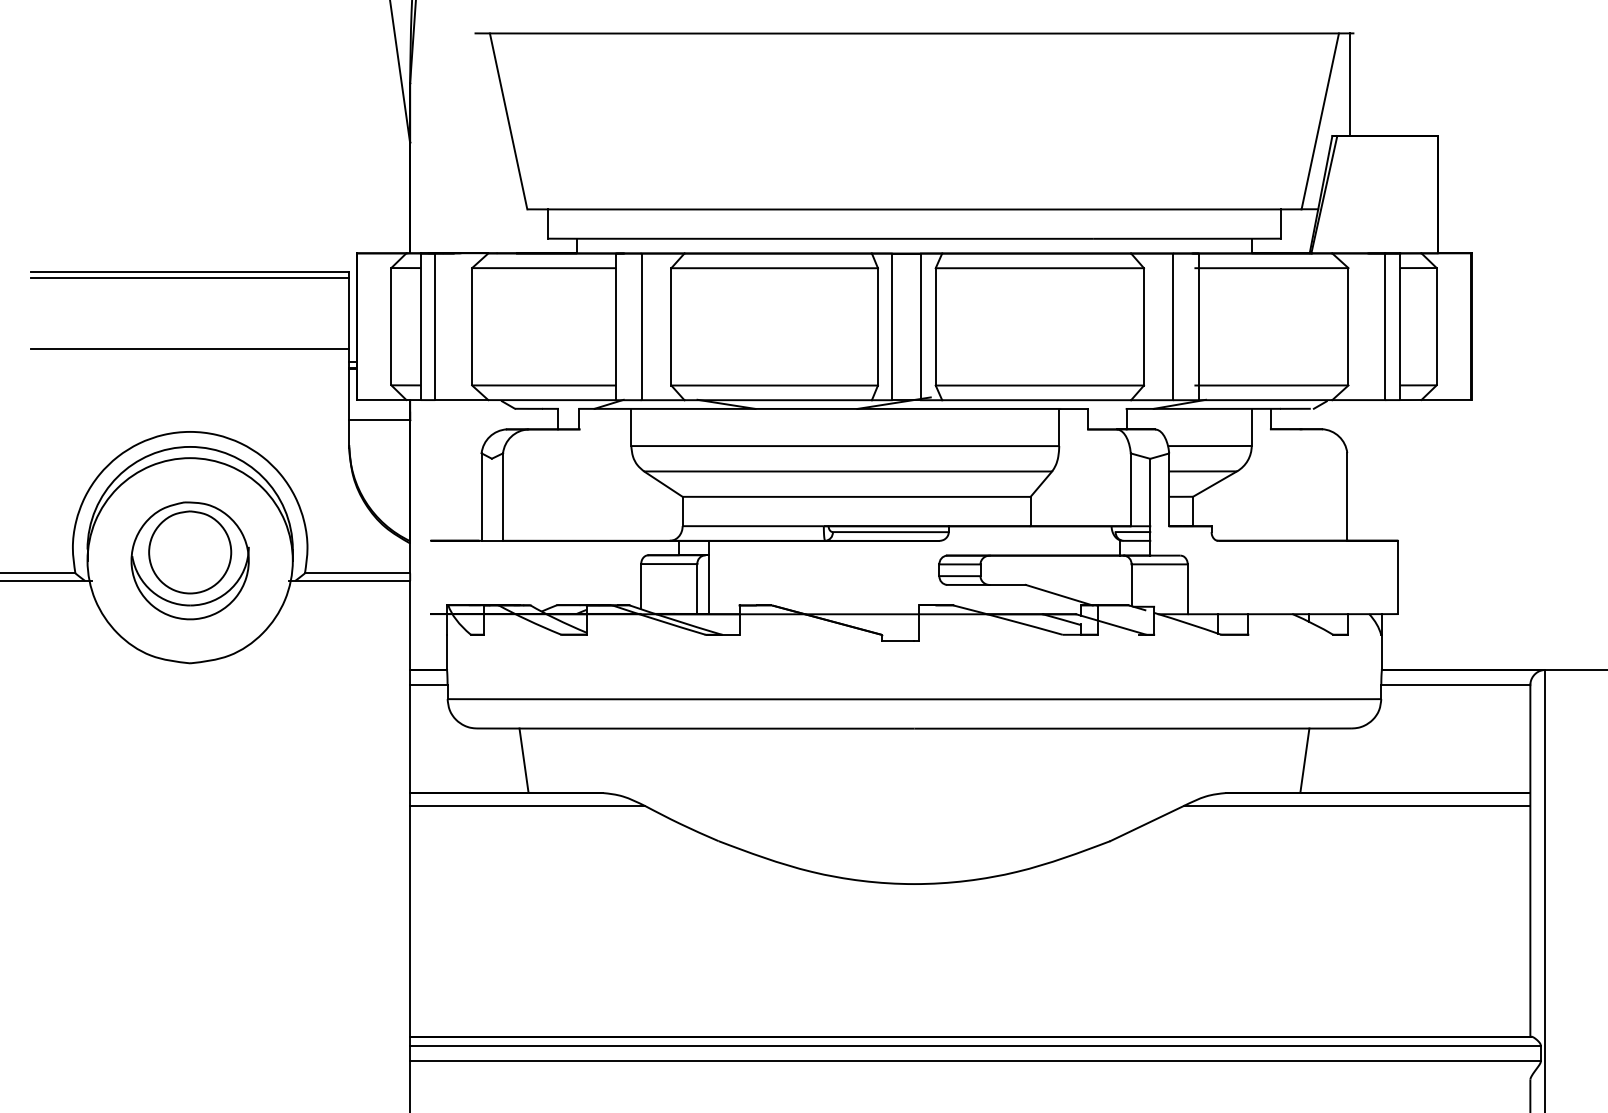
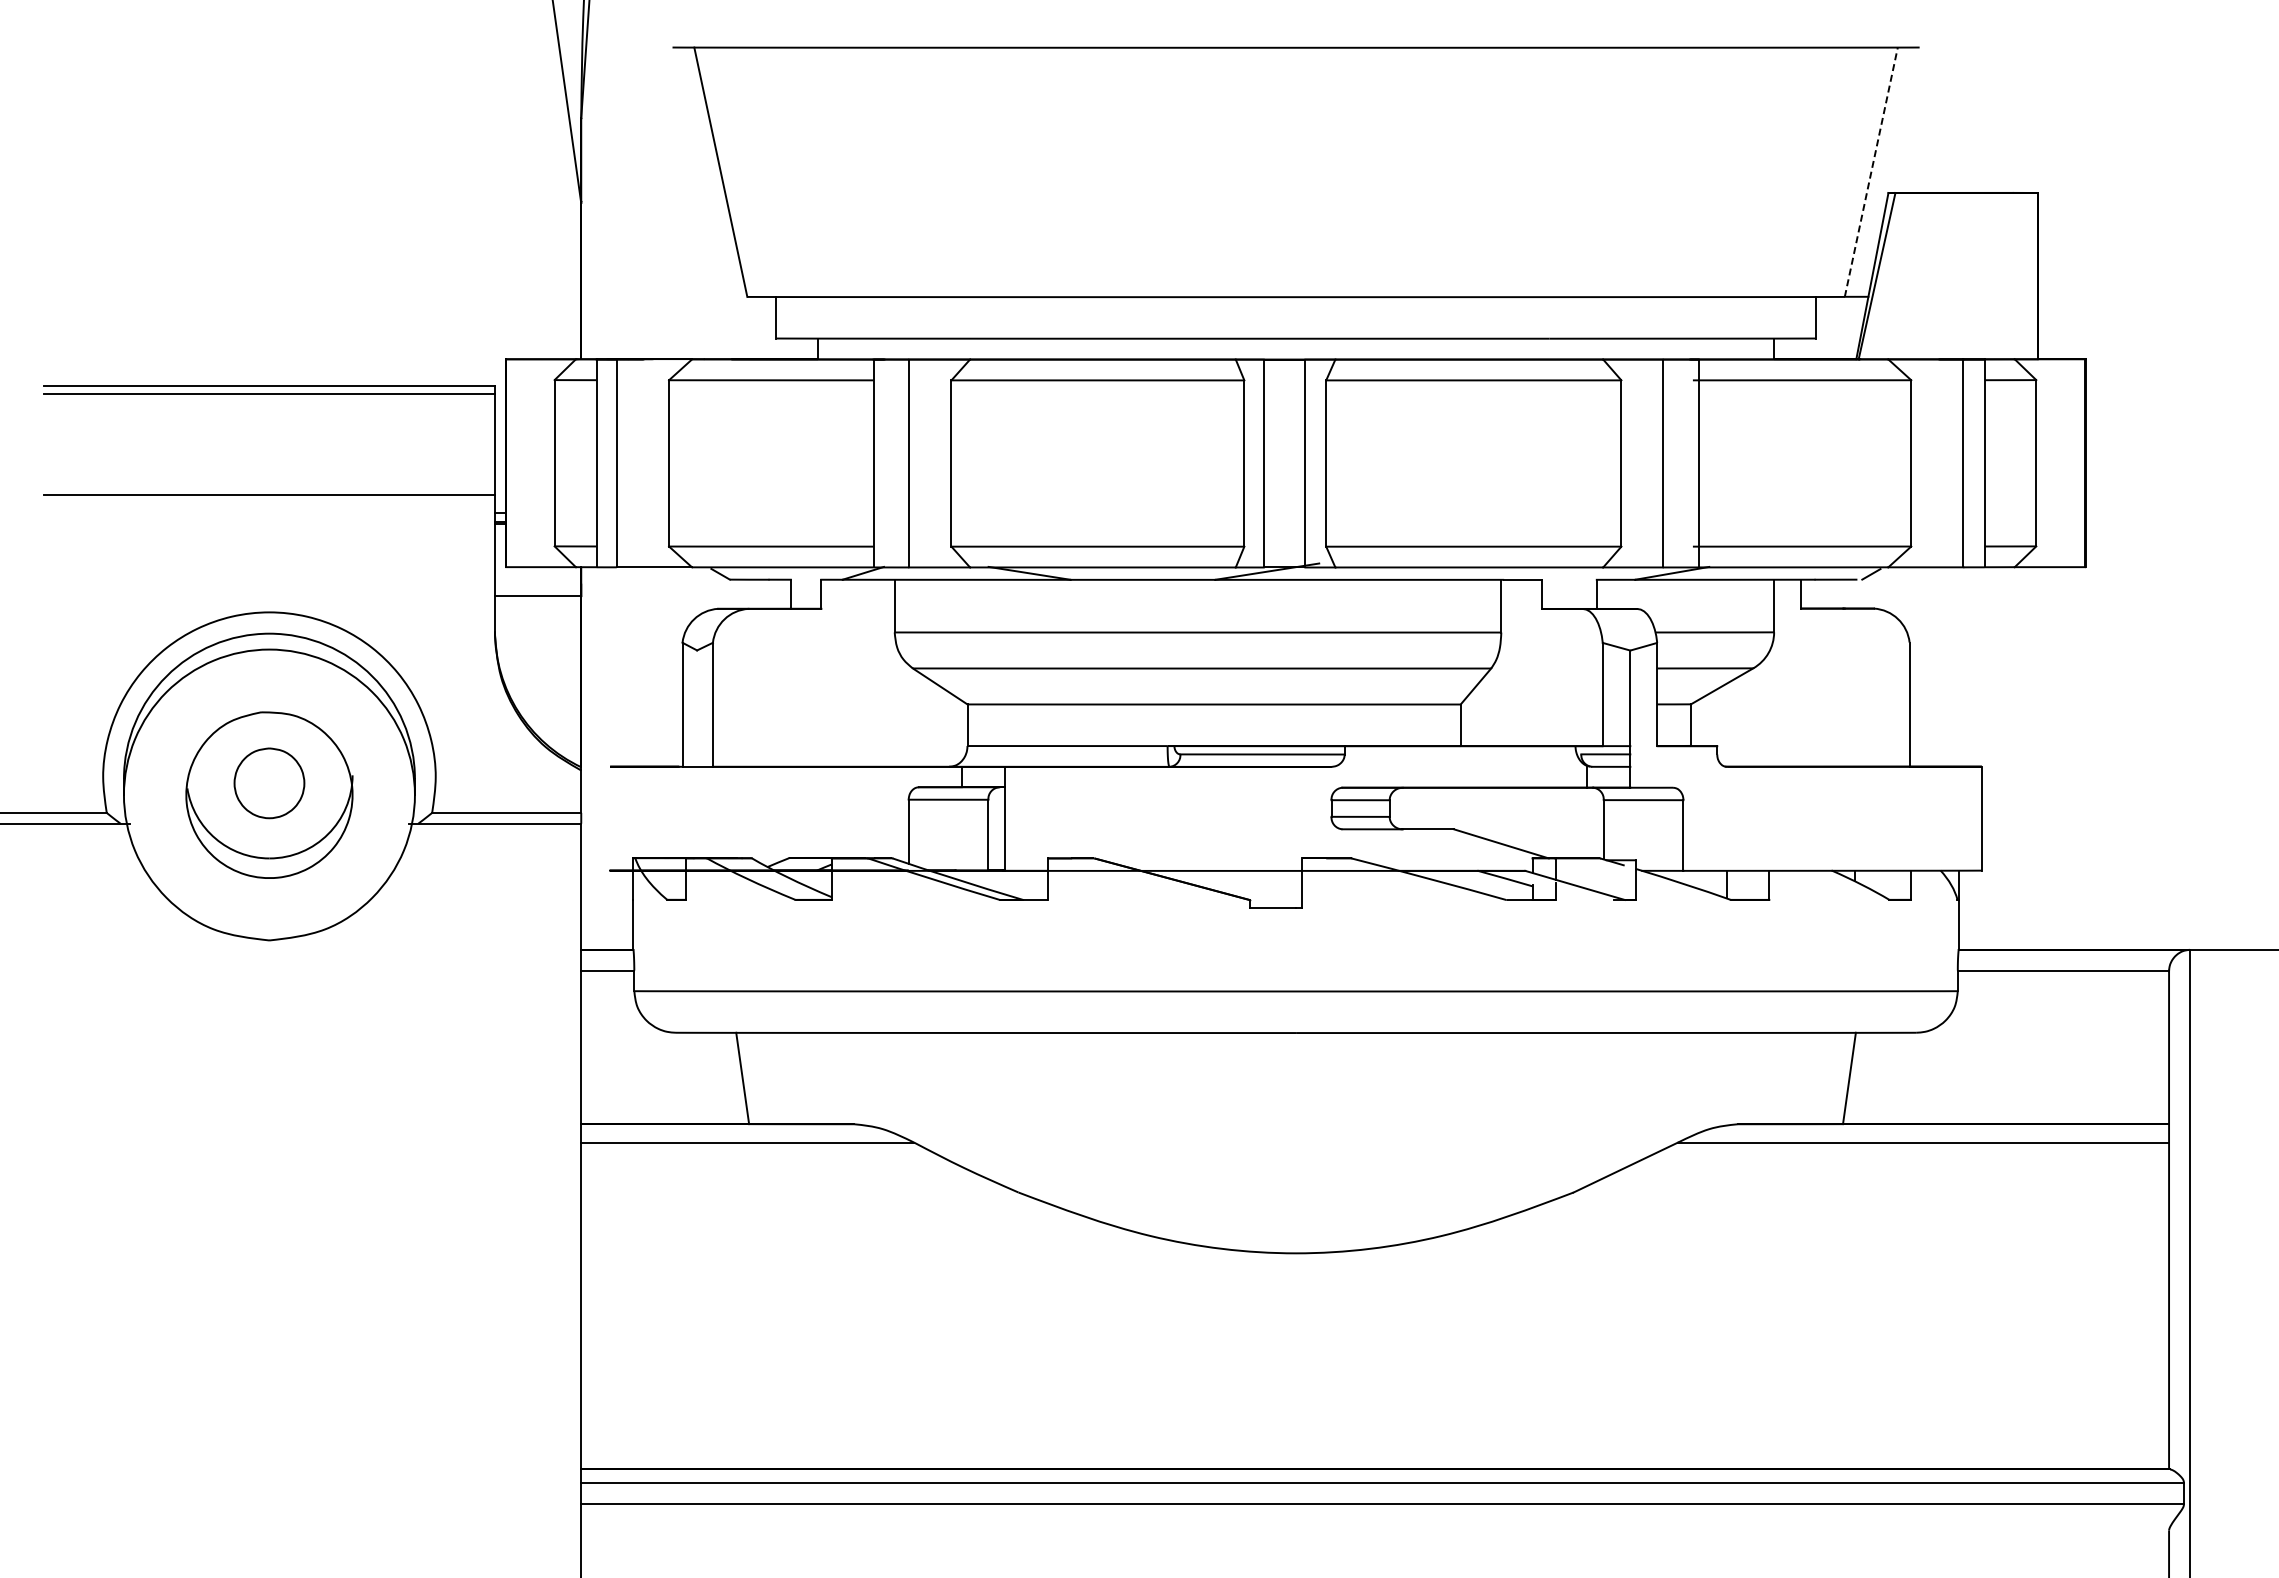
line: (1350, 84) -> (1913, 119), removed
line: (1320, 120) -> (1871, 171), solid -> dashed
part: (190, 552) -> (269, 783), size x0.6

